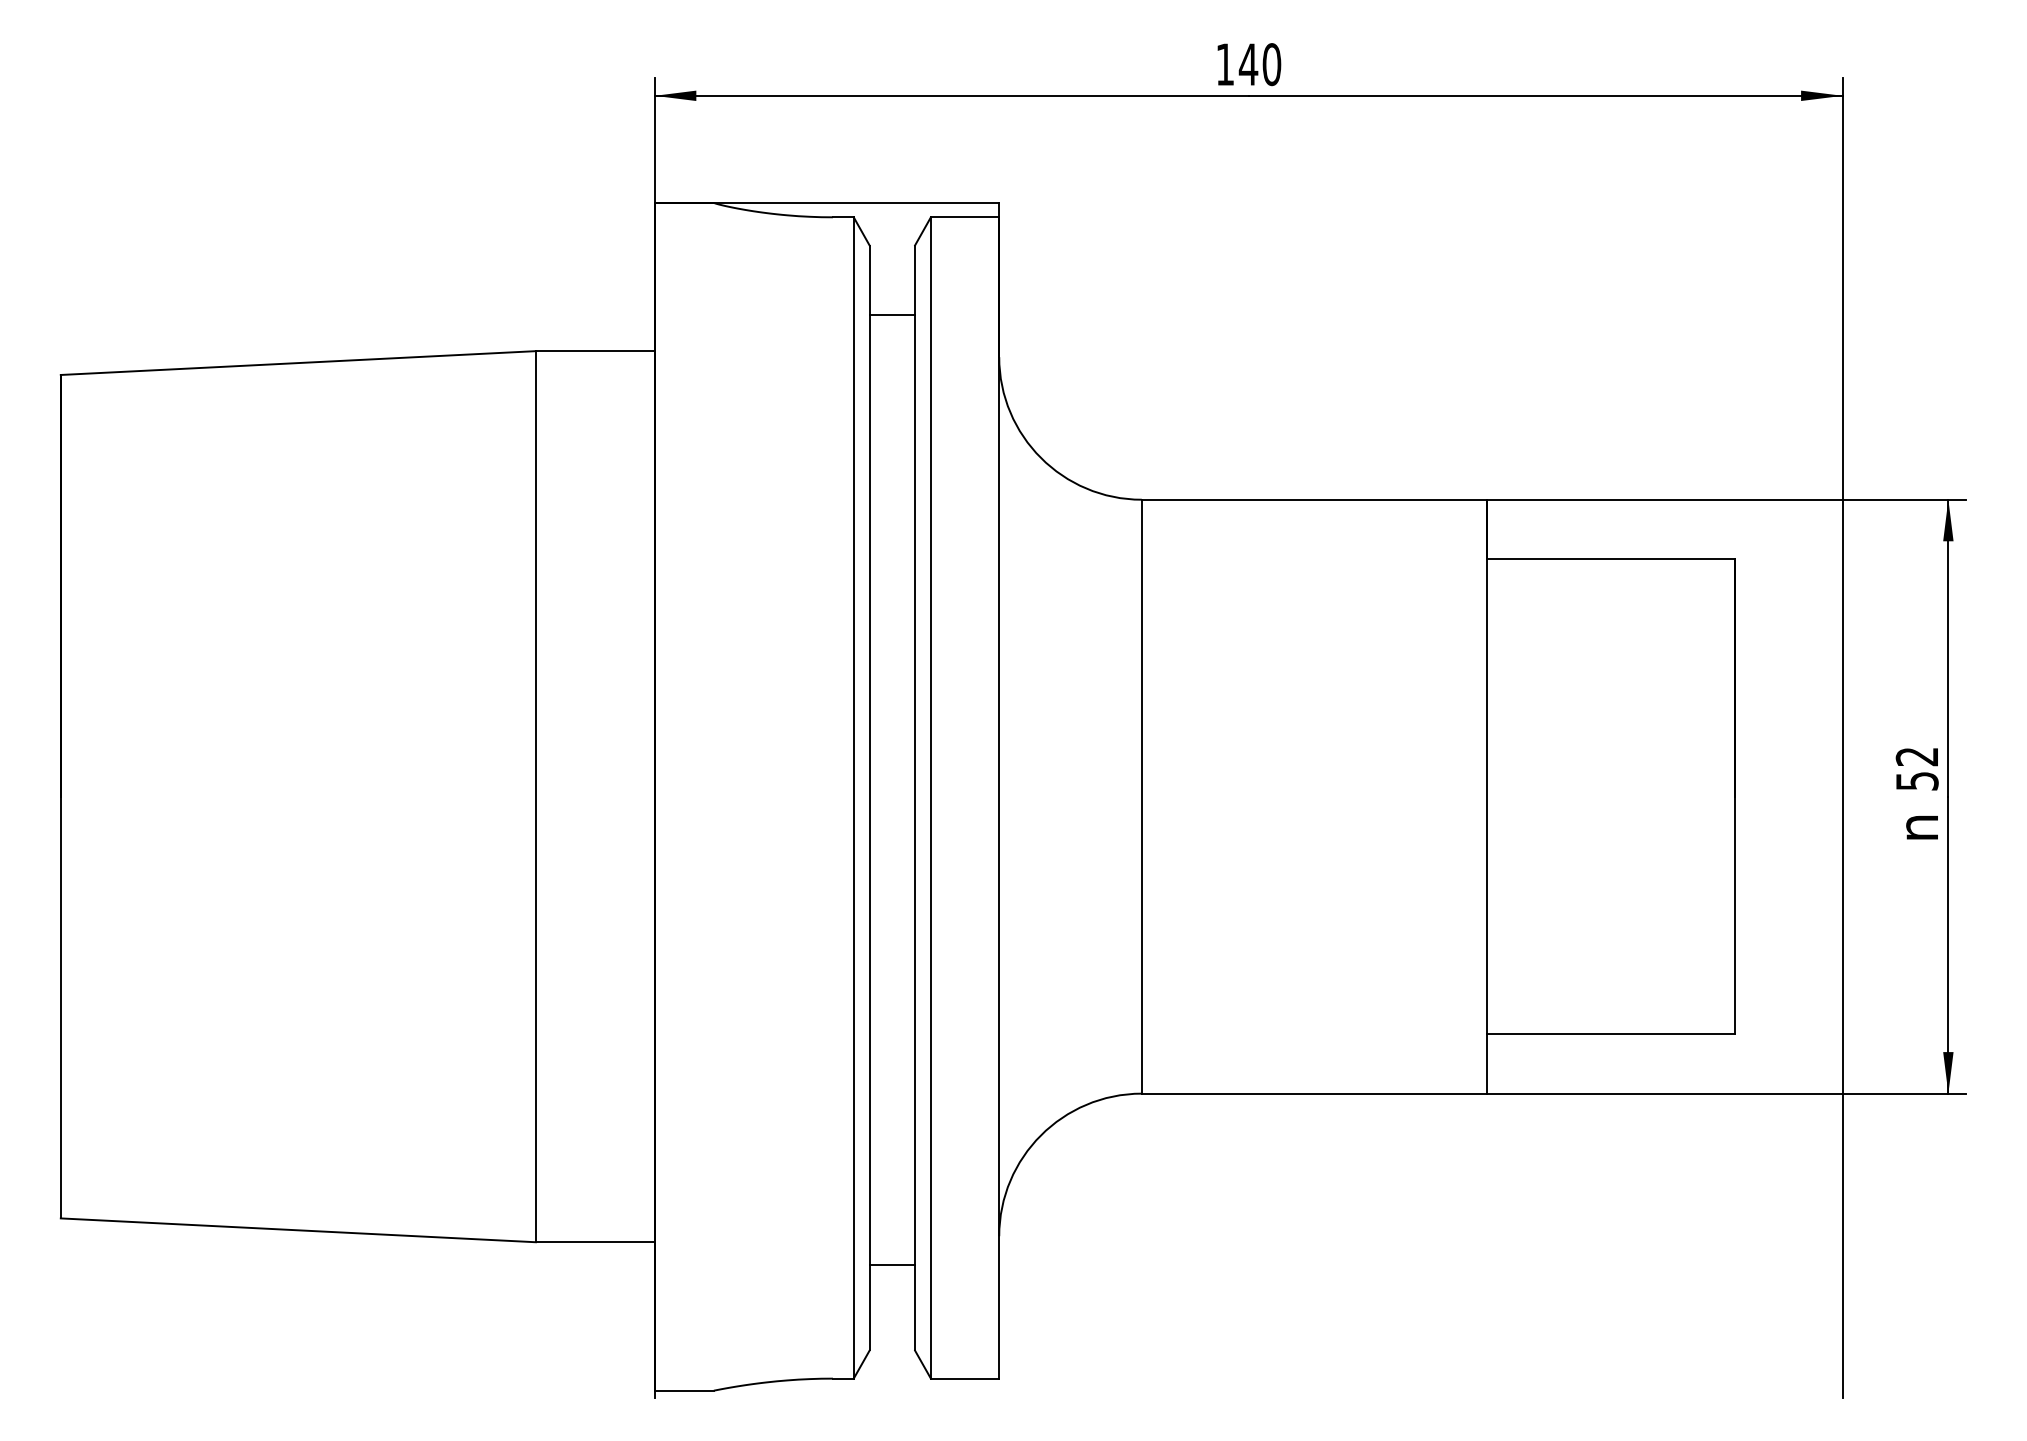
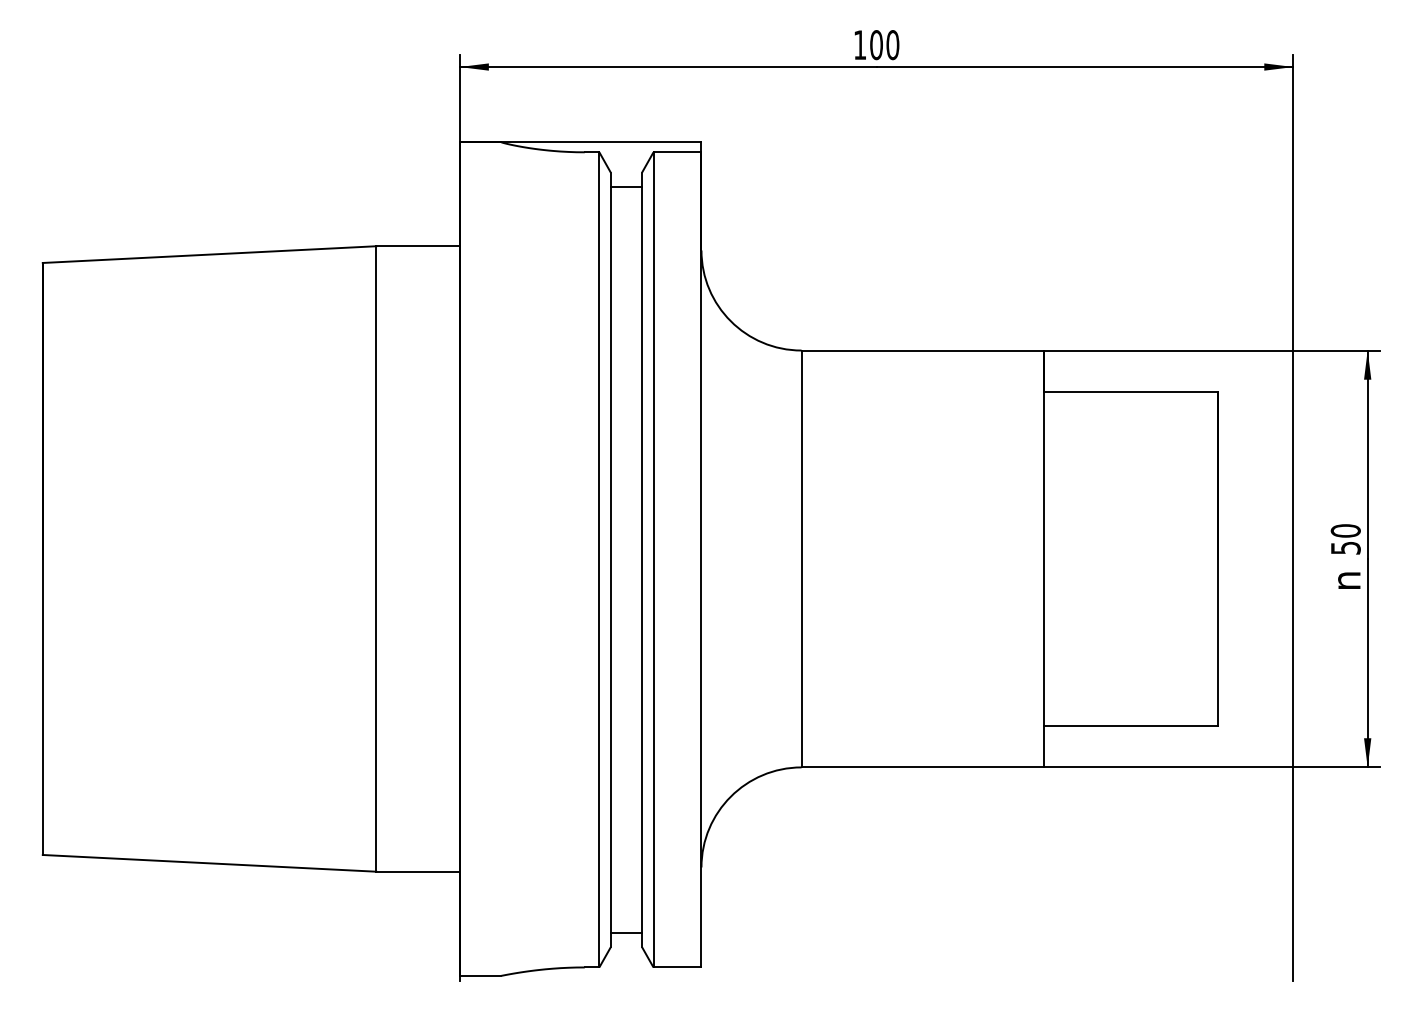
text: (1248, 64) -> (876, 45), 140 -> 100
line: (892, 315) -> (626, 186), moved
text: (1916, 756) -> (1345, 530), 52 -> 50
line: (892, 1265) -> (626, 933), moved

